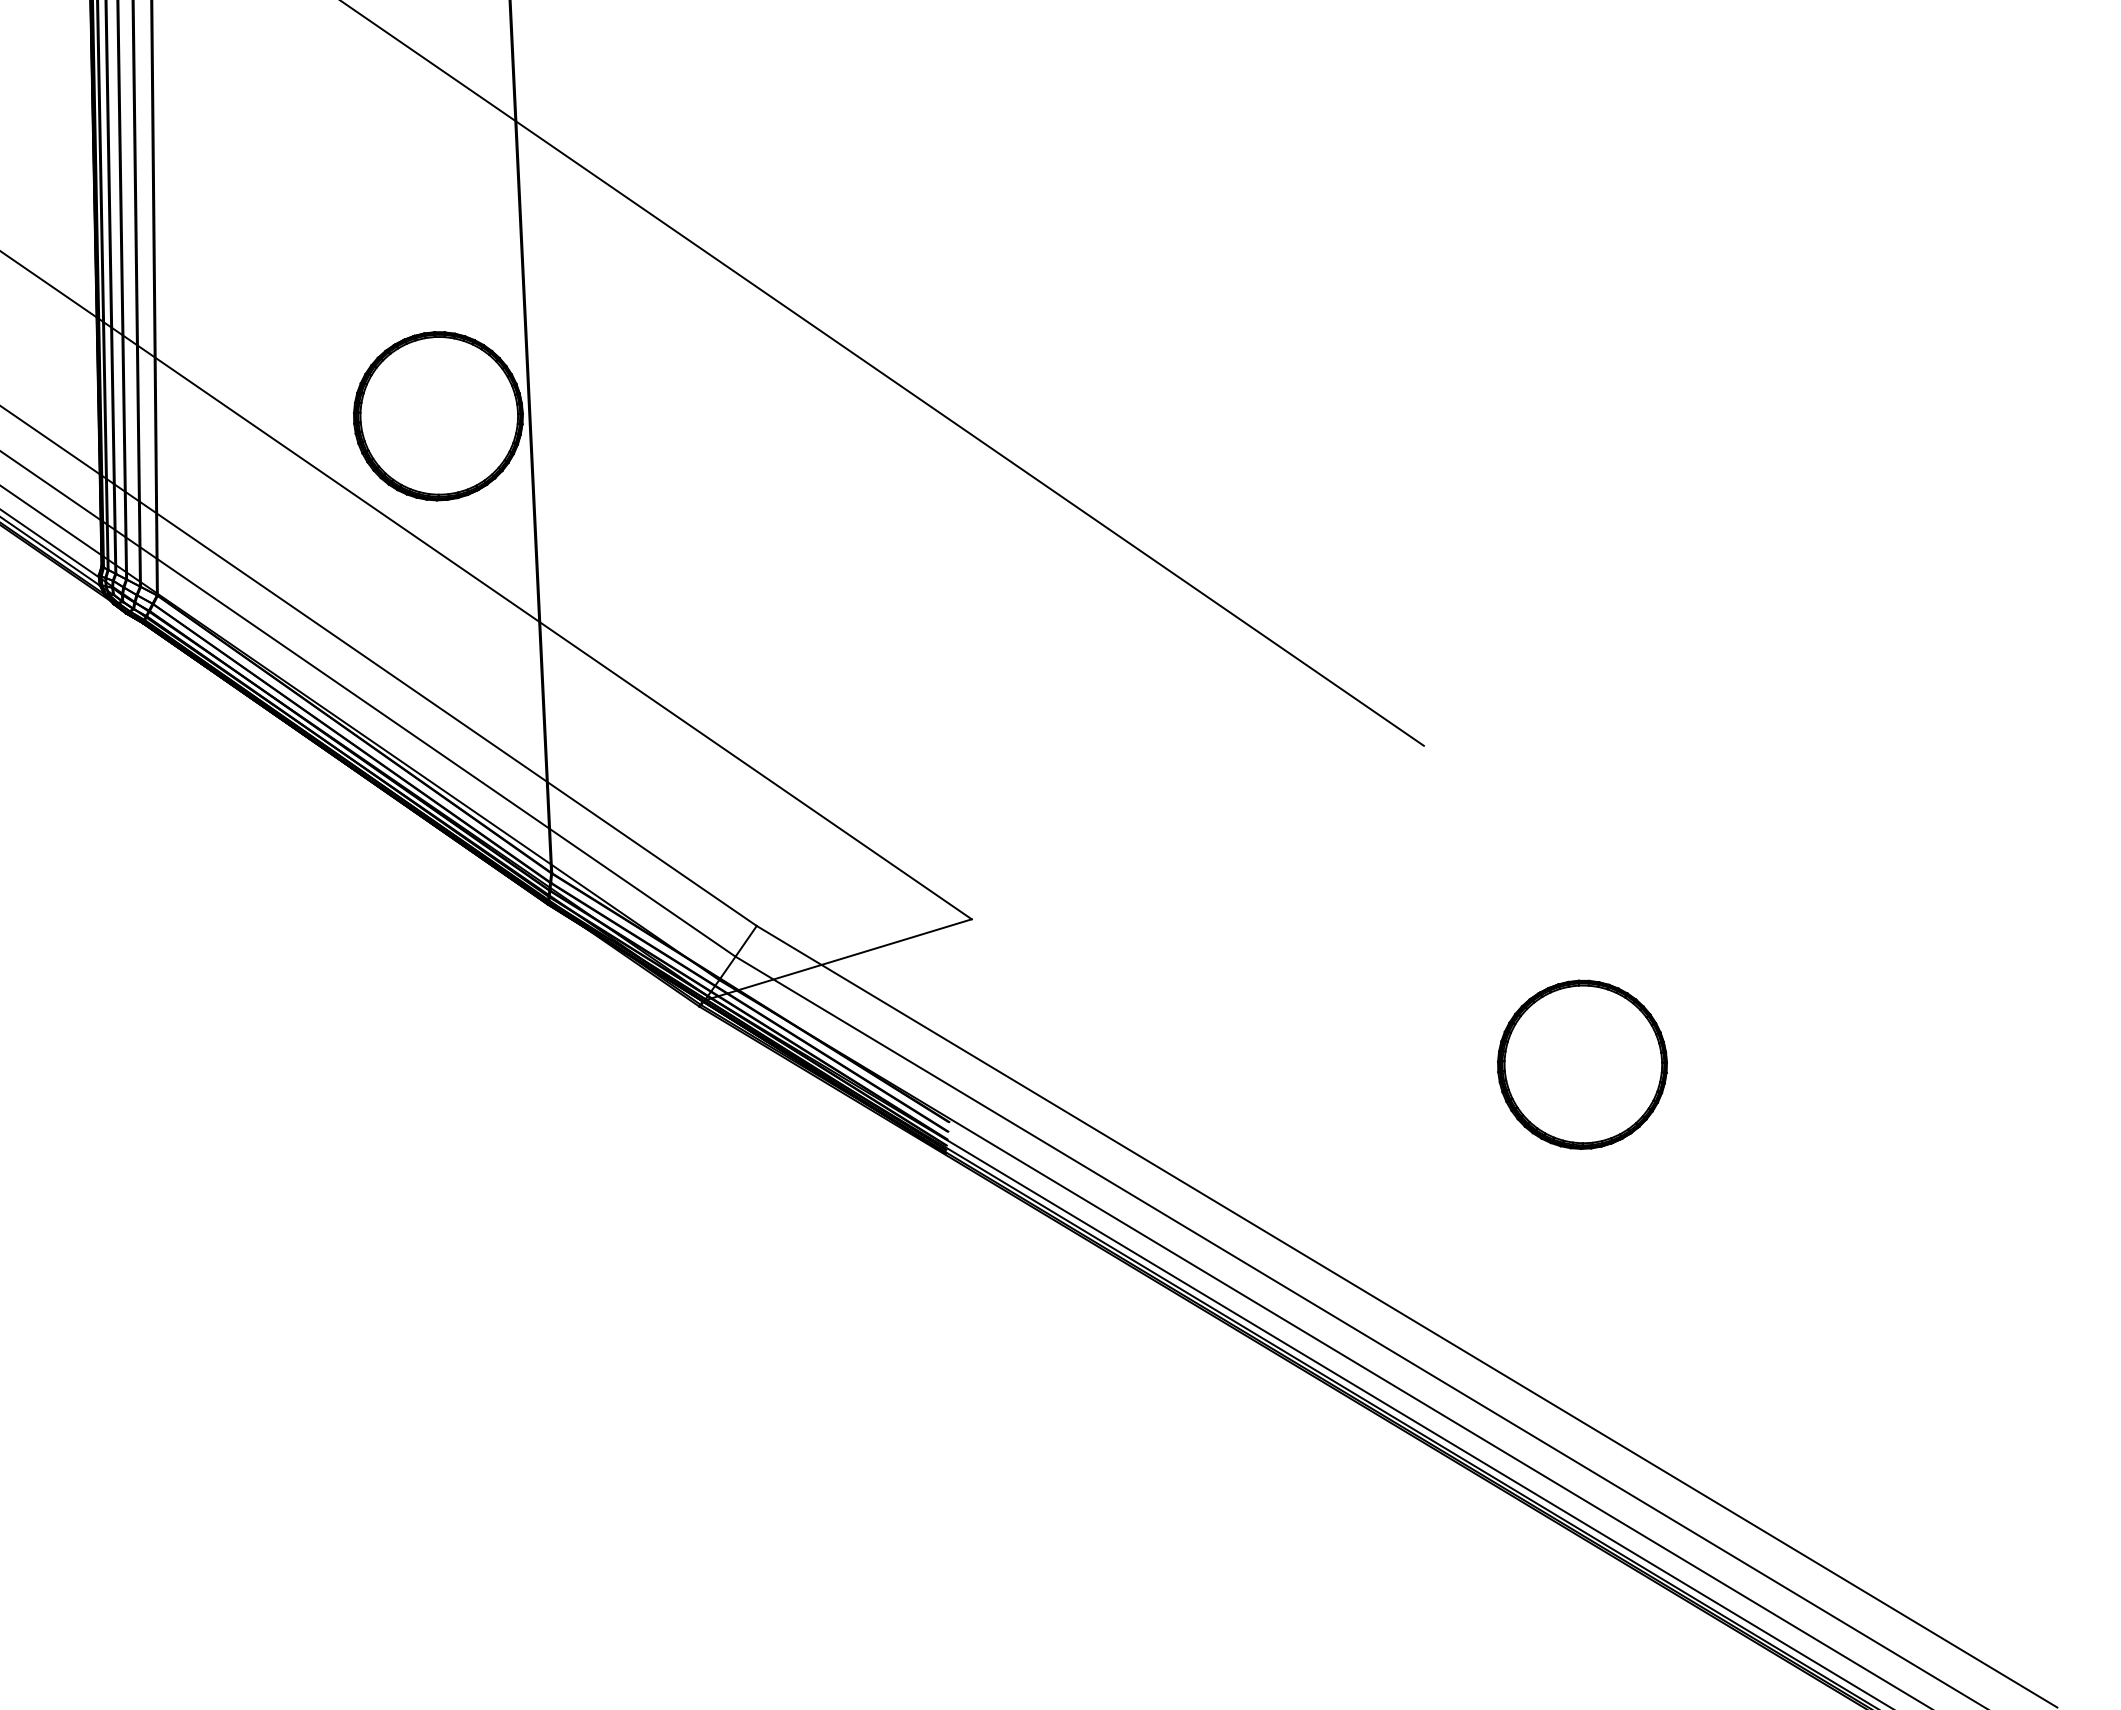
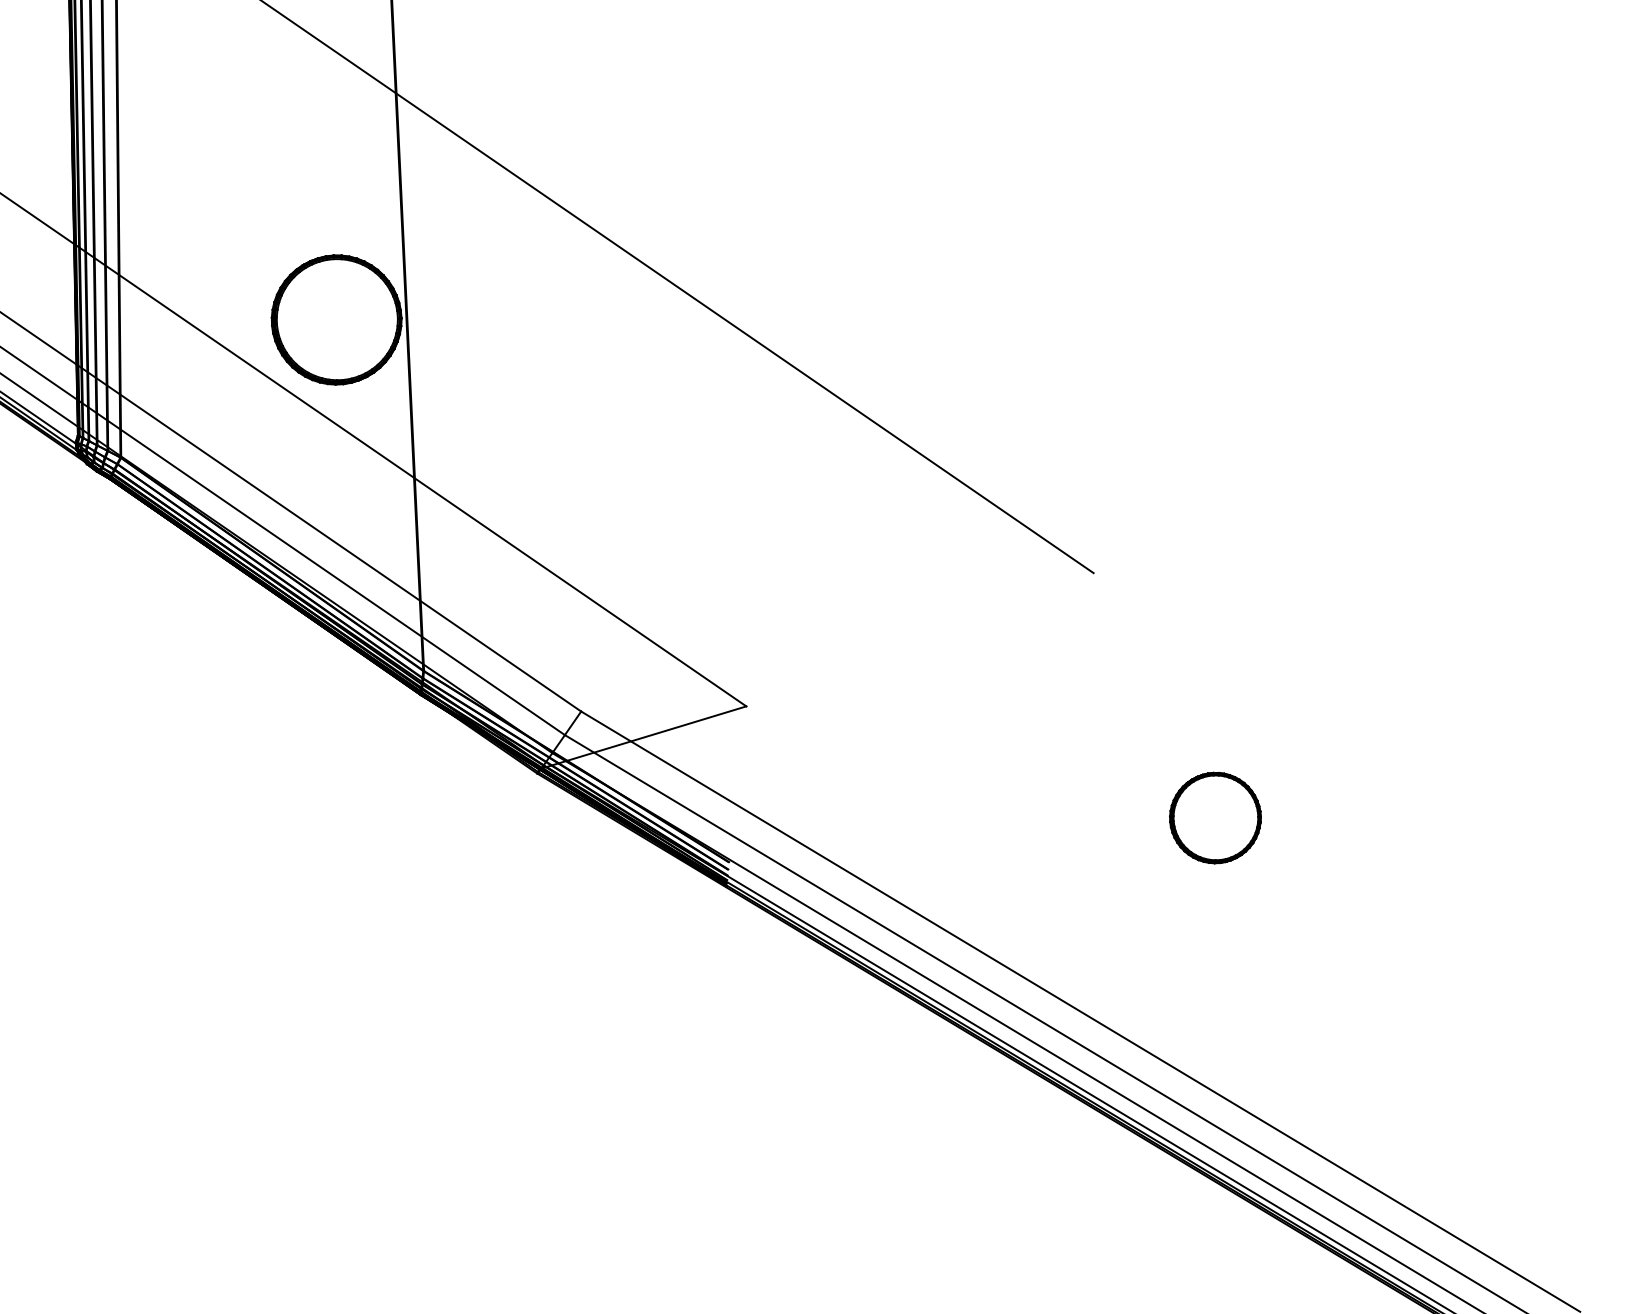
part: (1582, 1064) -> (1215, 817), size x0.7

